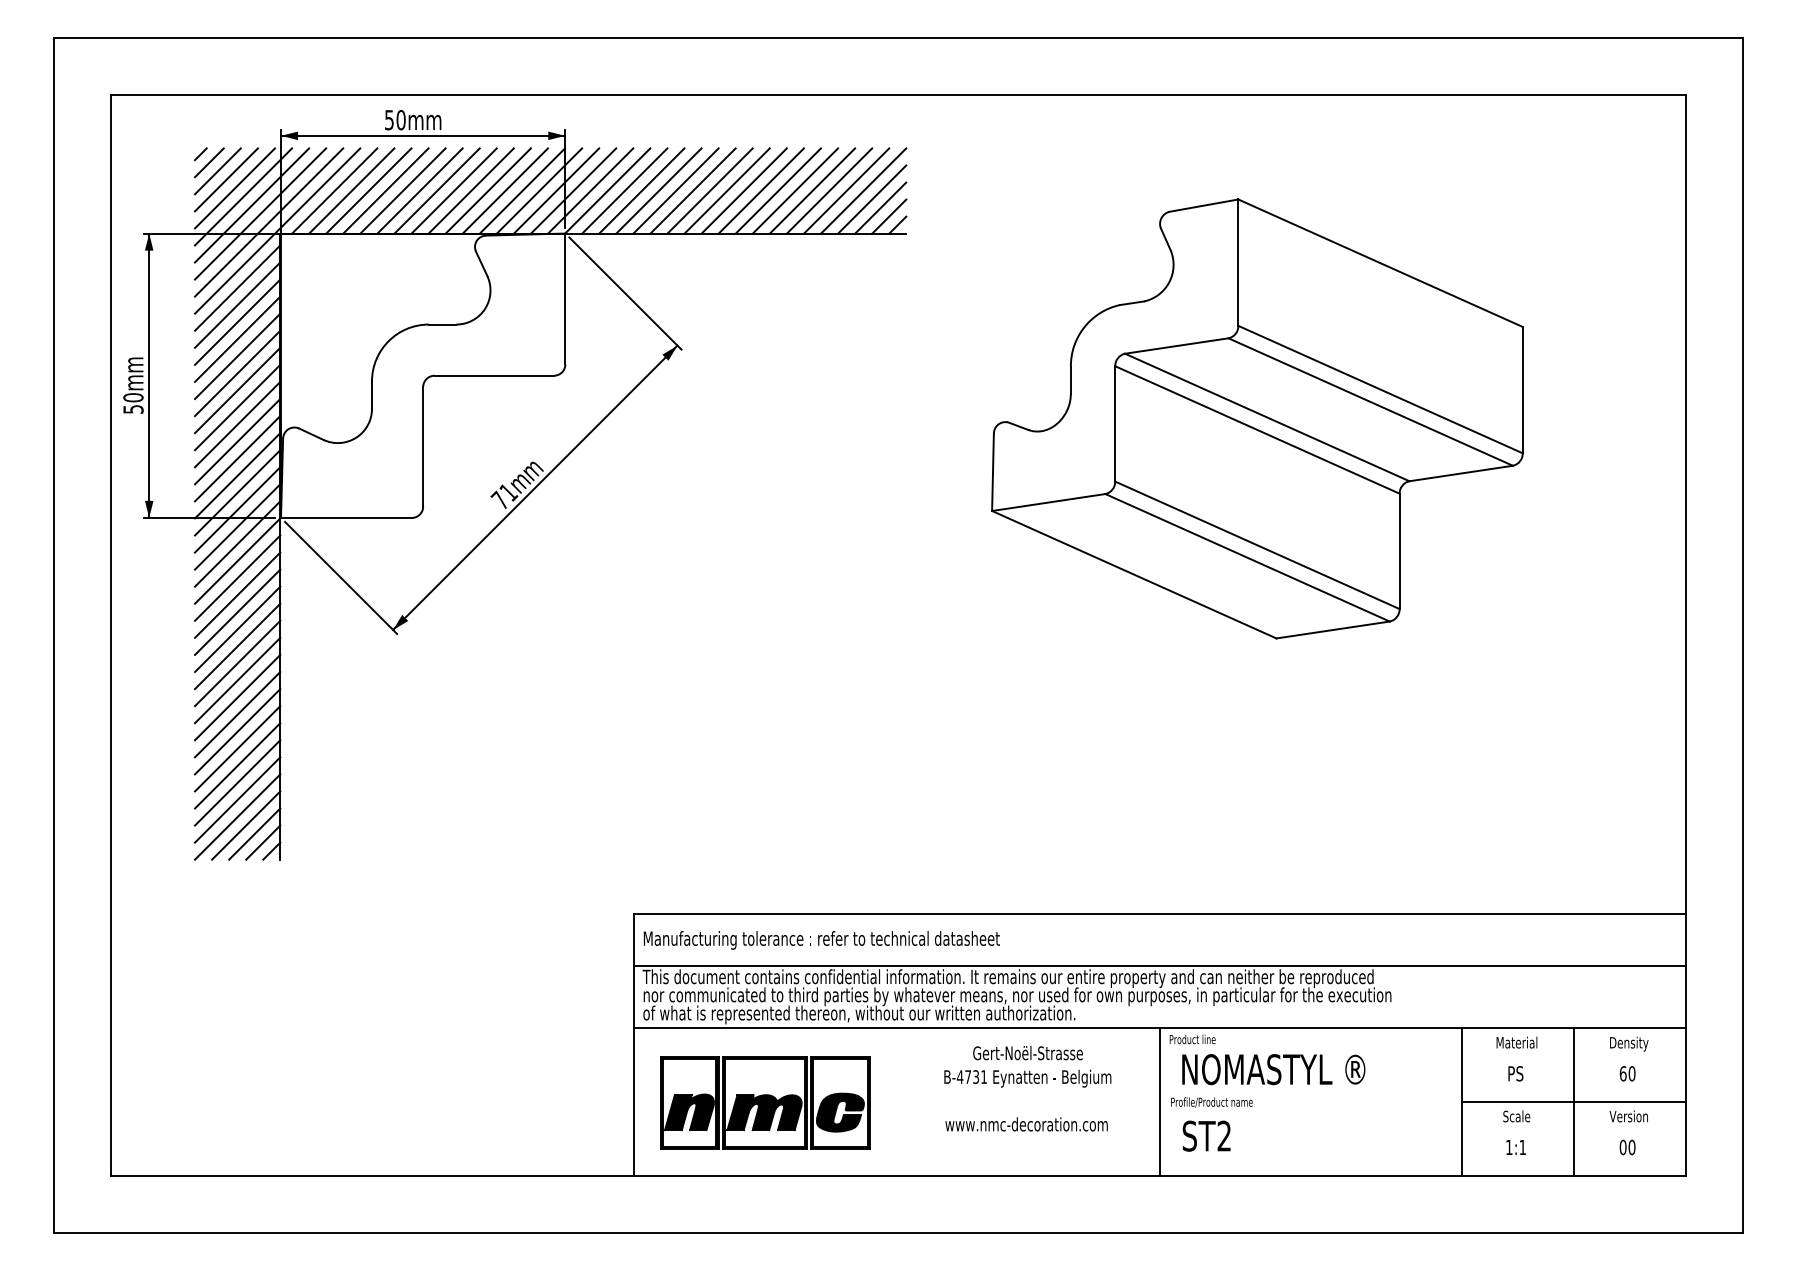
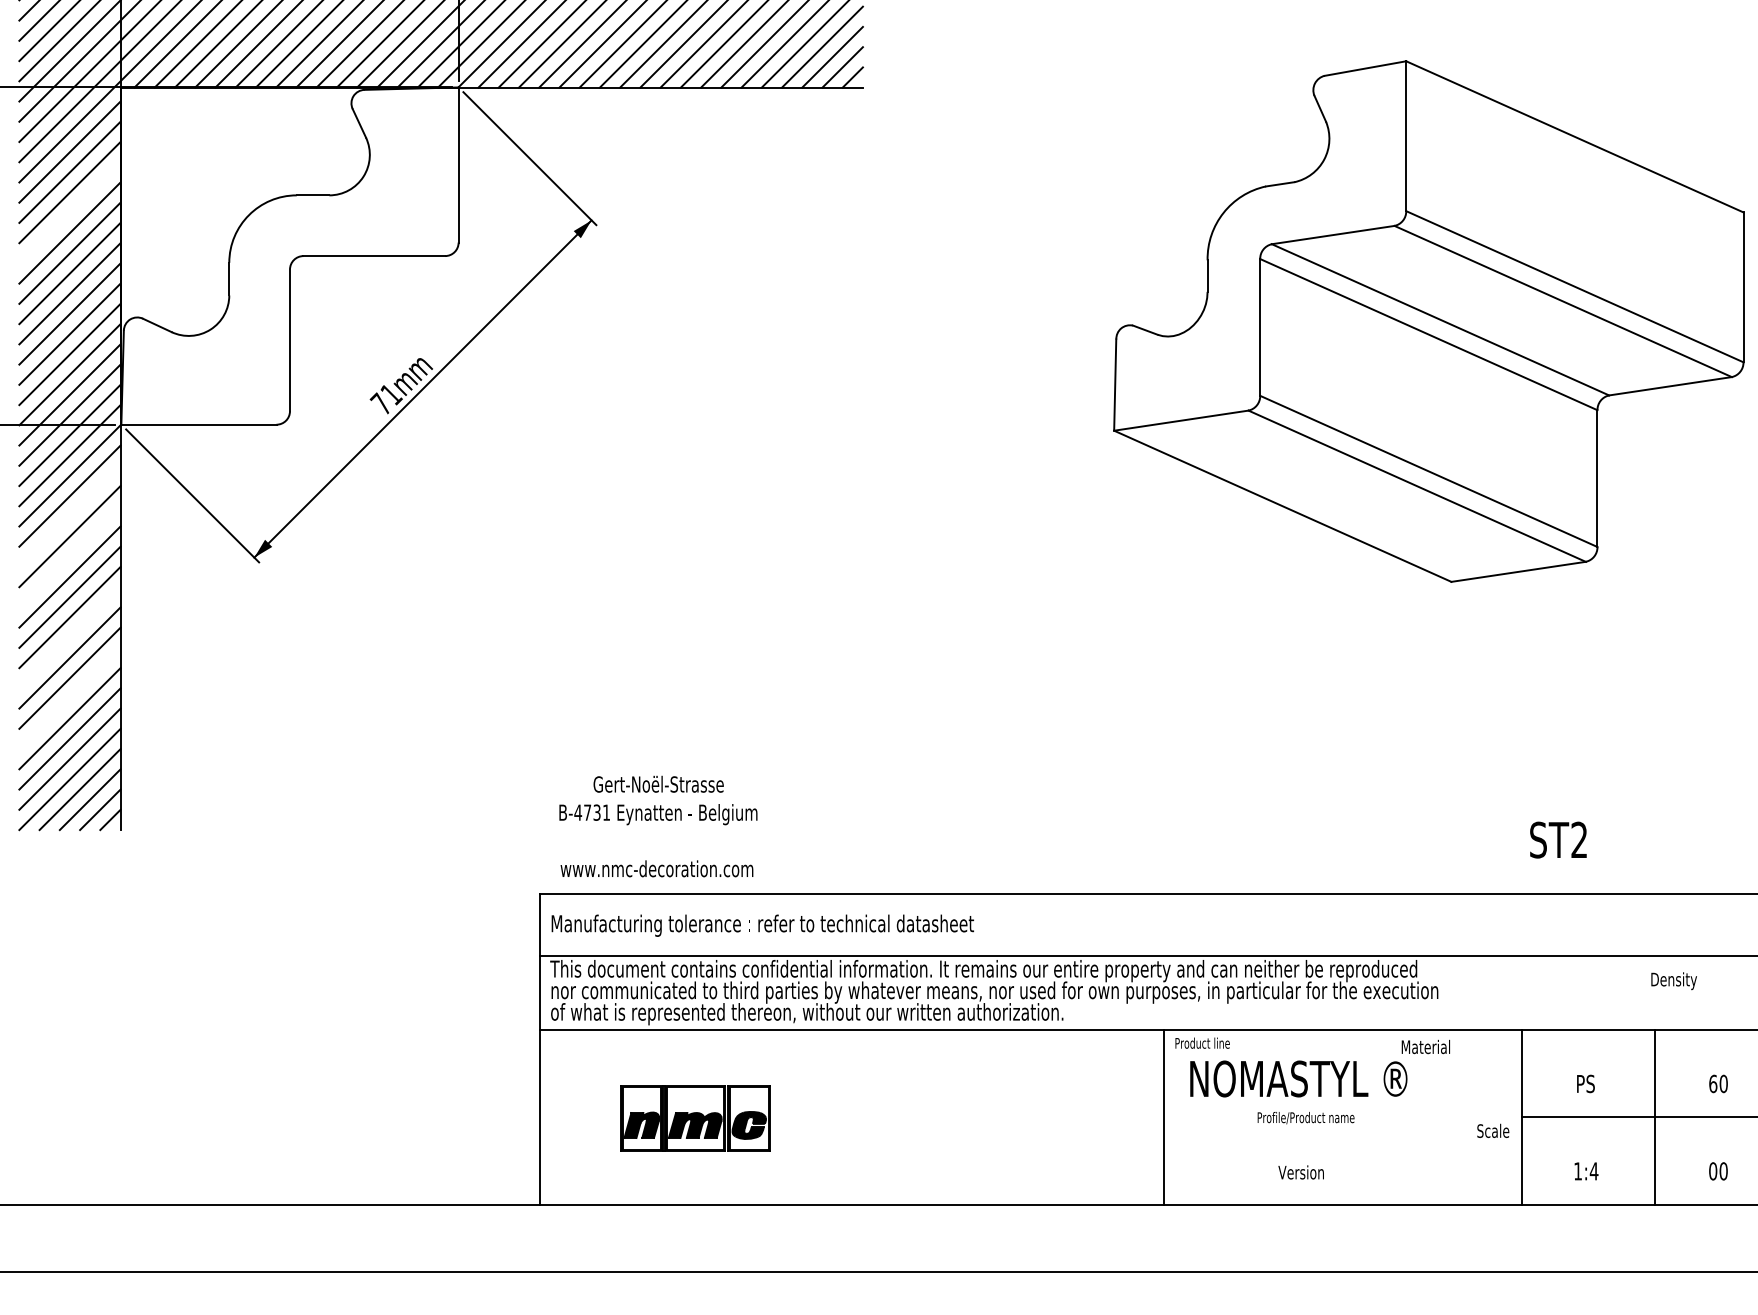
line: (237, 338) -> (69, 211), removed
part: (1257, 418) -> (1428, 321), moved
line: (237, 594) -> (69, 515), removed
line: (237, 629) -> (69, 557), removed
line: (237, 697) -> (69, 637), removed
line: (237, 748) -> (69, 698), removed
text: (1516, 1042) -> (1425, 1046), moved
text: (1629, 1043) -> (1674, 980), moved
text: (1027, 1088) -> (658, 826), moved
part: (765, 1102) -> (695, 1118), size x0.6
text: (1211, 1102) -> (1305, 1118), moved
text: (1516, 1116) -> (1492, 1131), moved
text: (1628, 1116) -> (1300, 1172), moved
text: (1206, 1135) -> (1558, 839), moved
text: (1522, 1147) -> (1593, 1171), 1:1 -> 1:4

